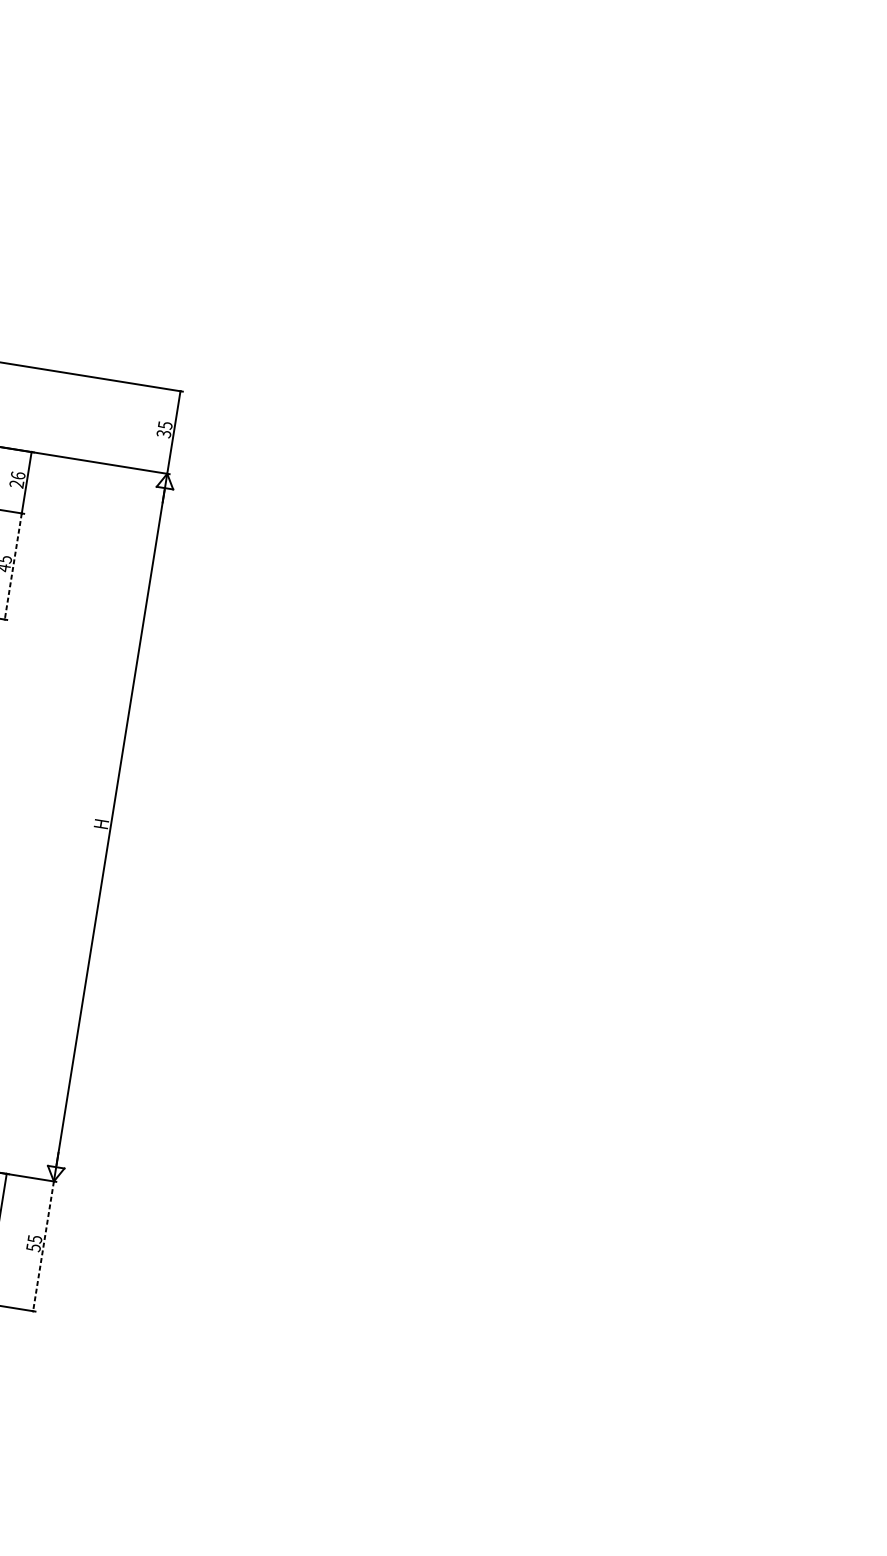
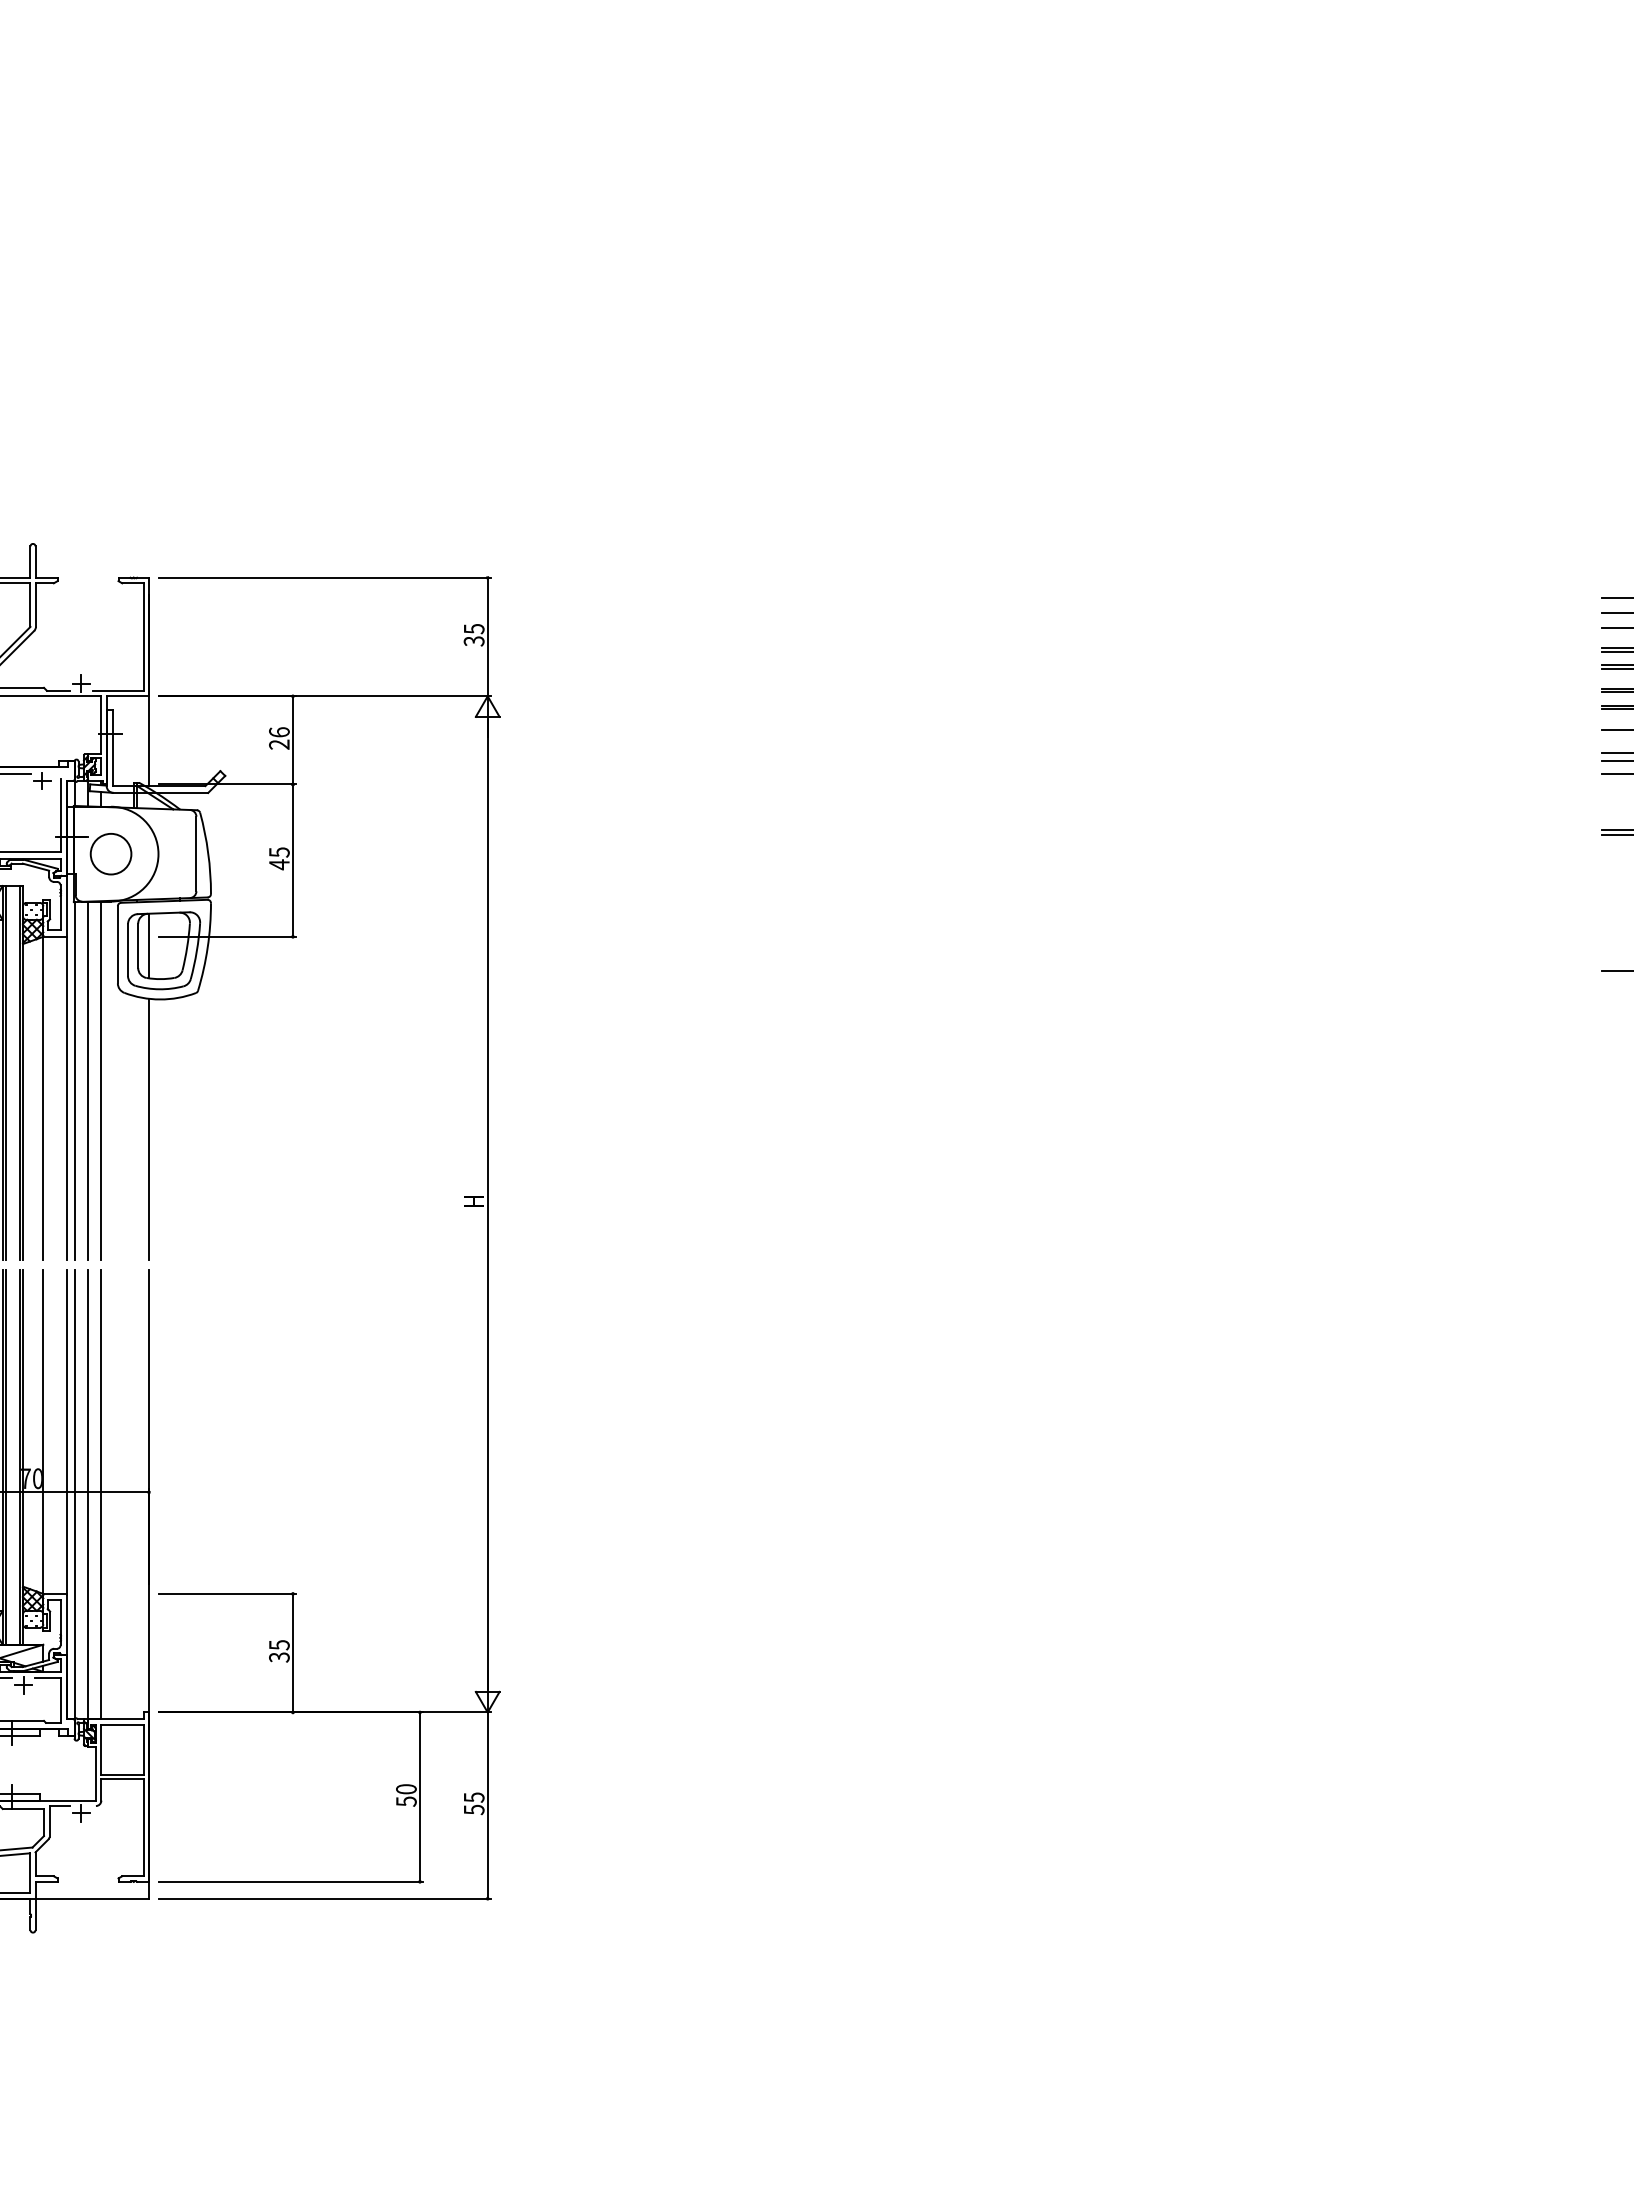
line: (12, 567) -> (292, 861), dashed -> solid
line: (43, 1246) -> (487, 1806), dashed -> solid

